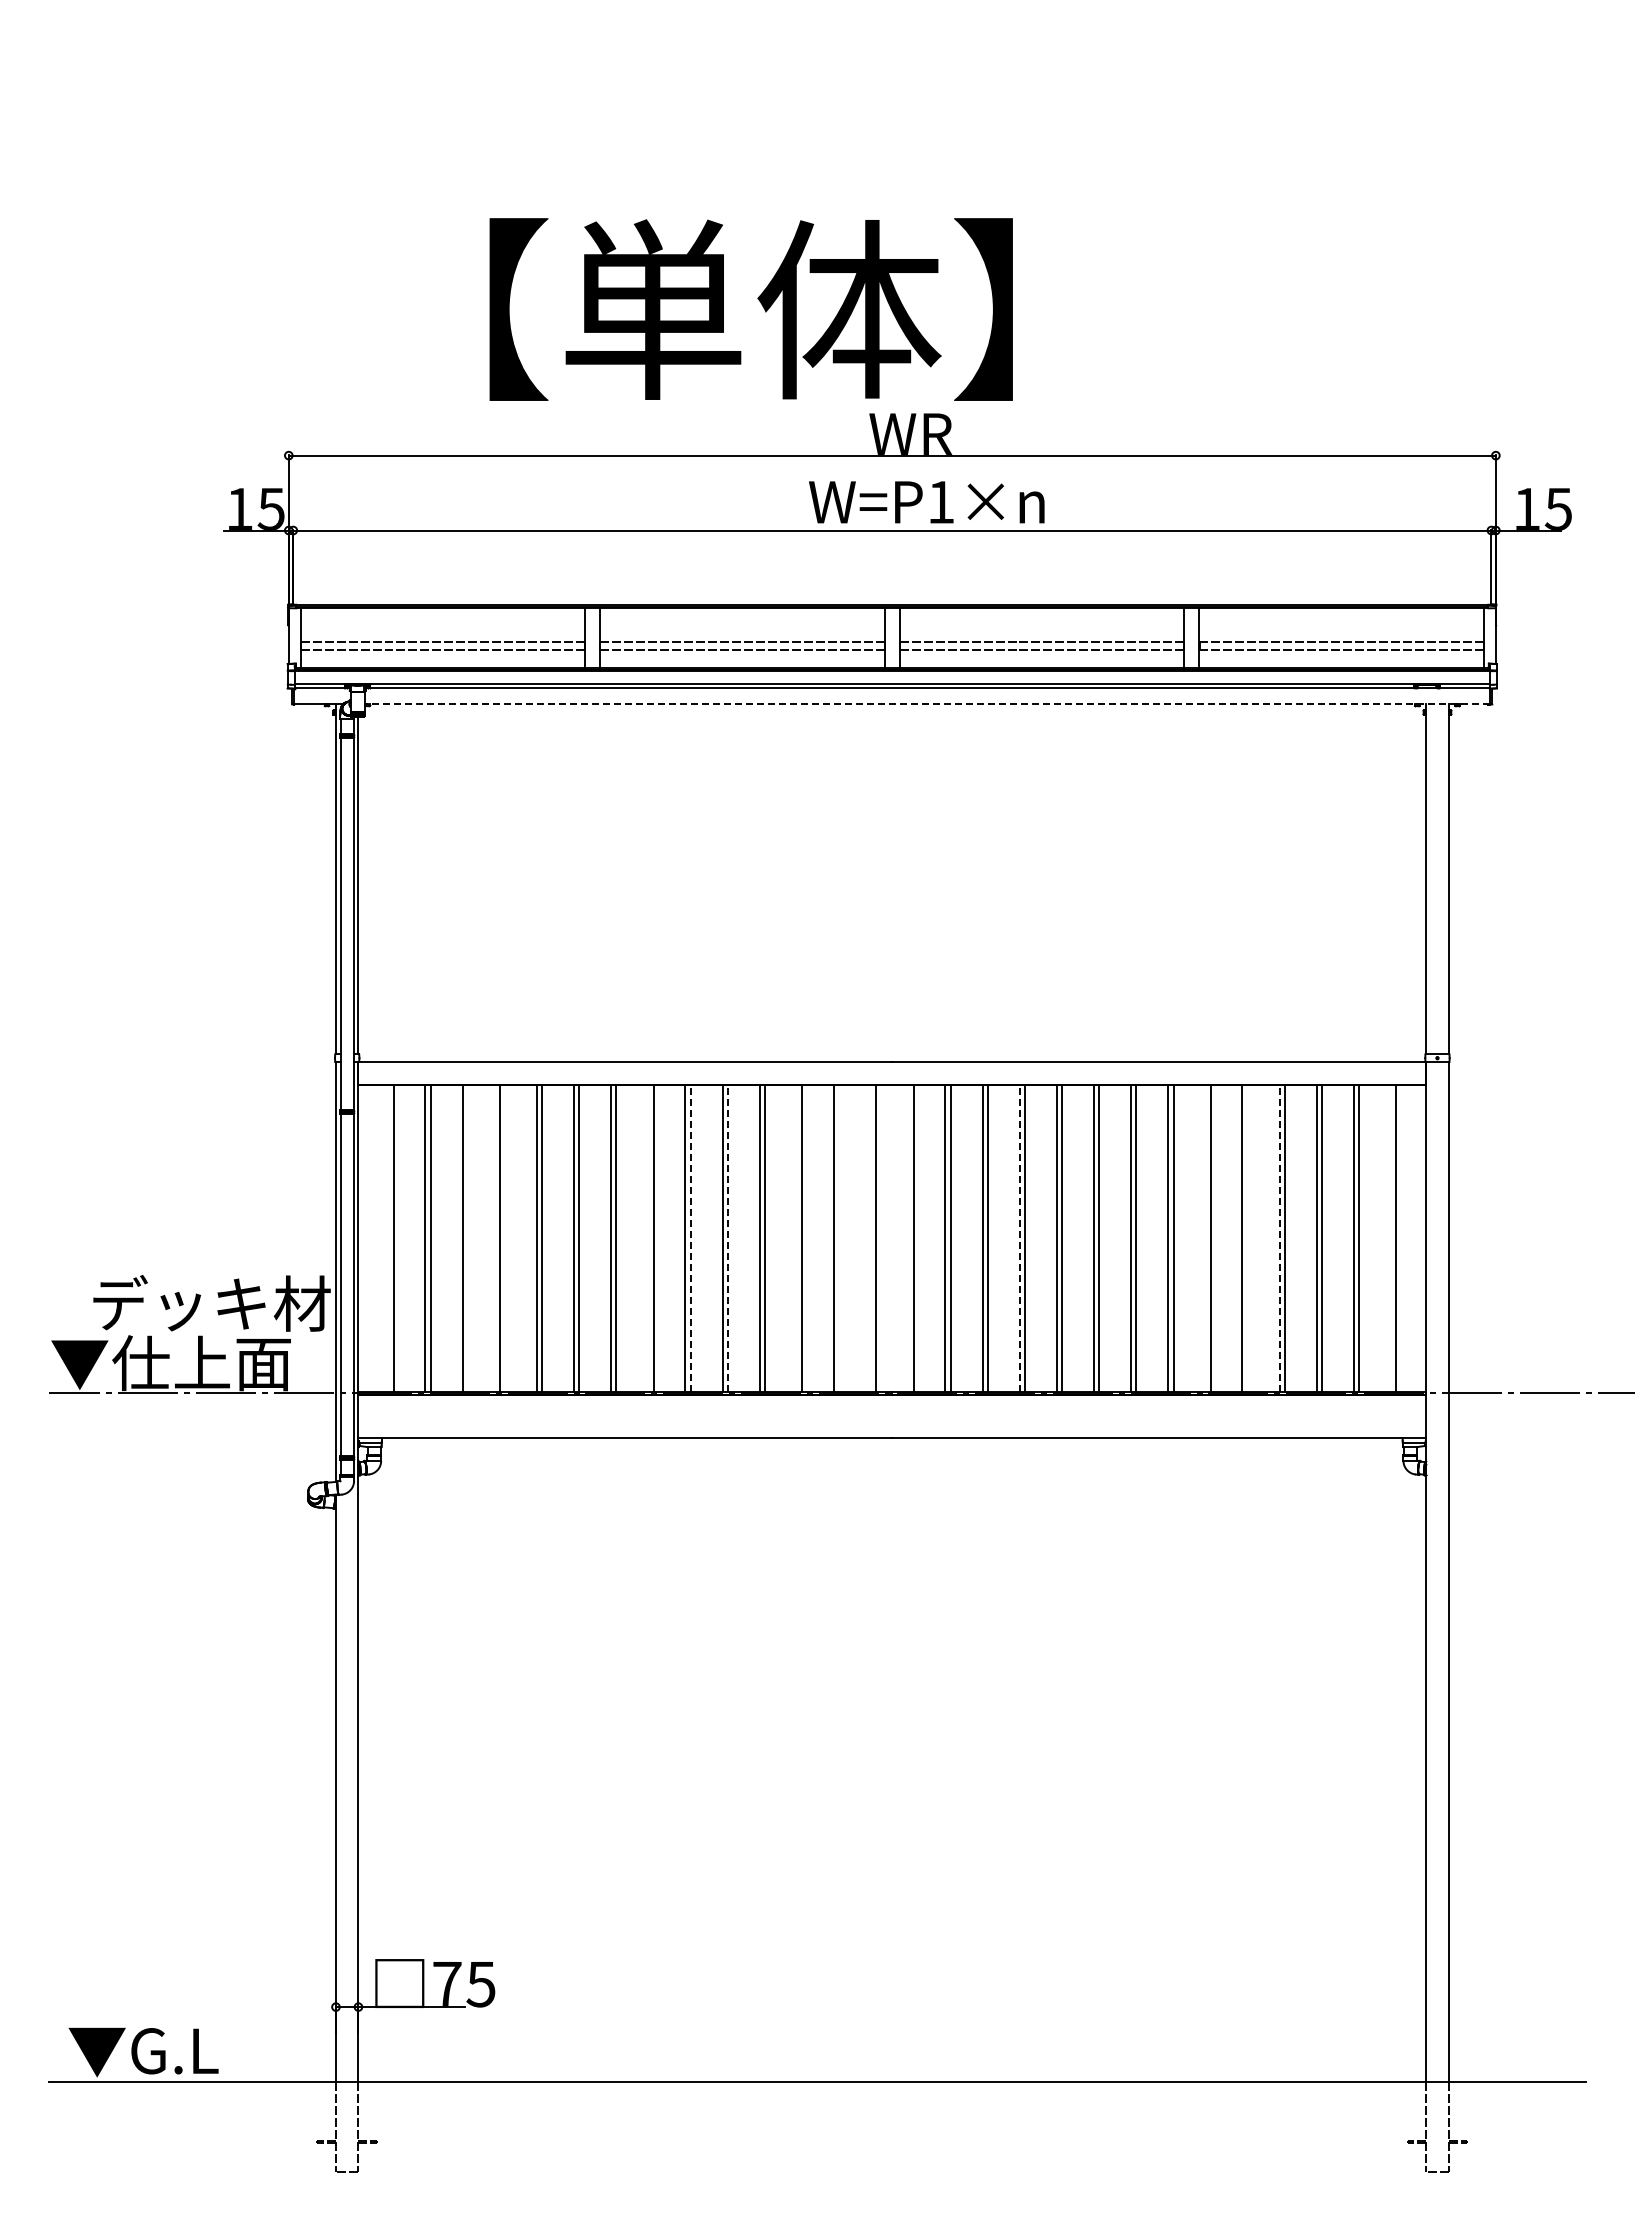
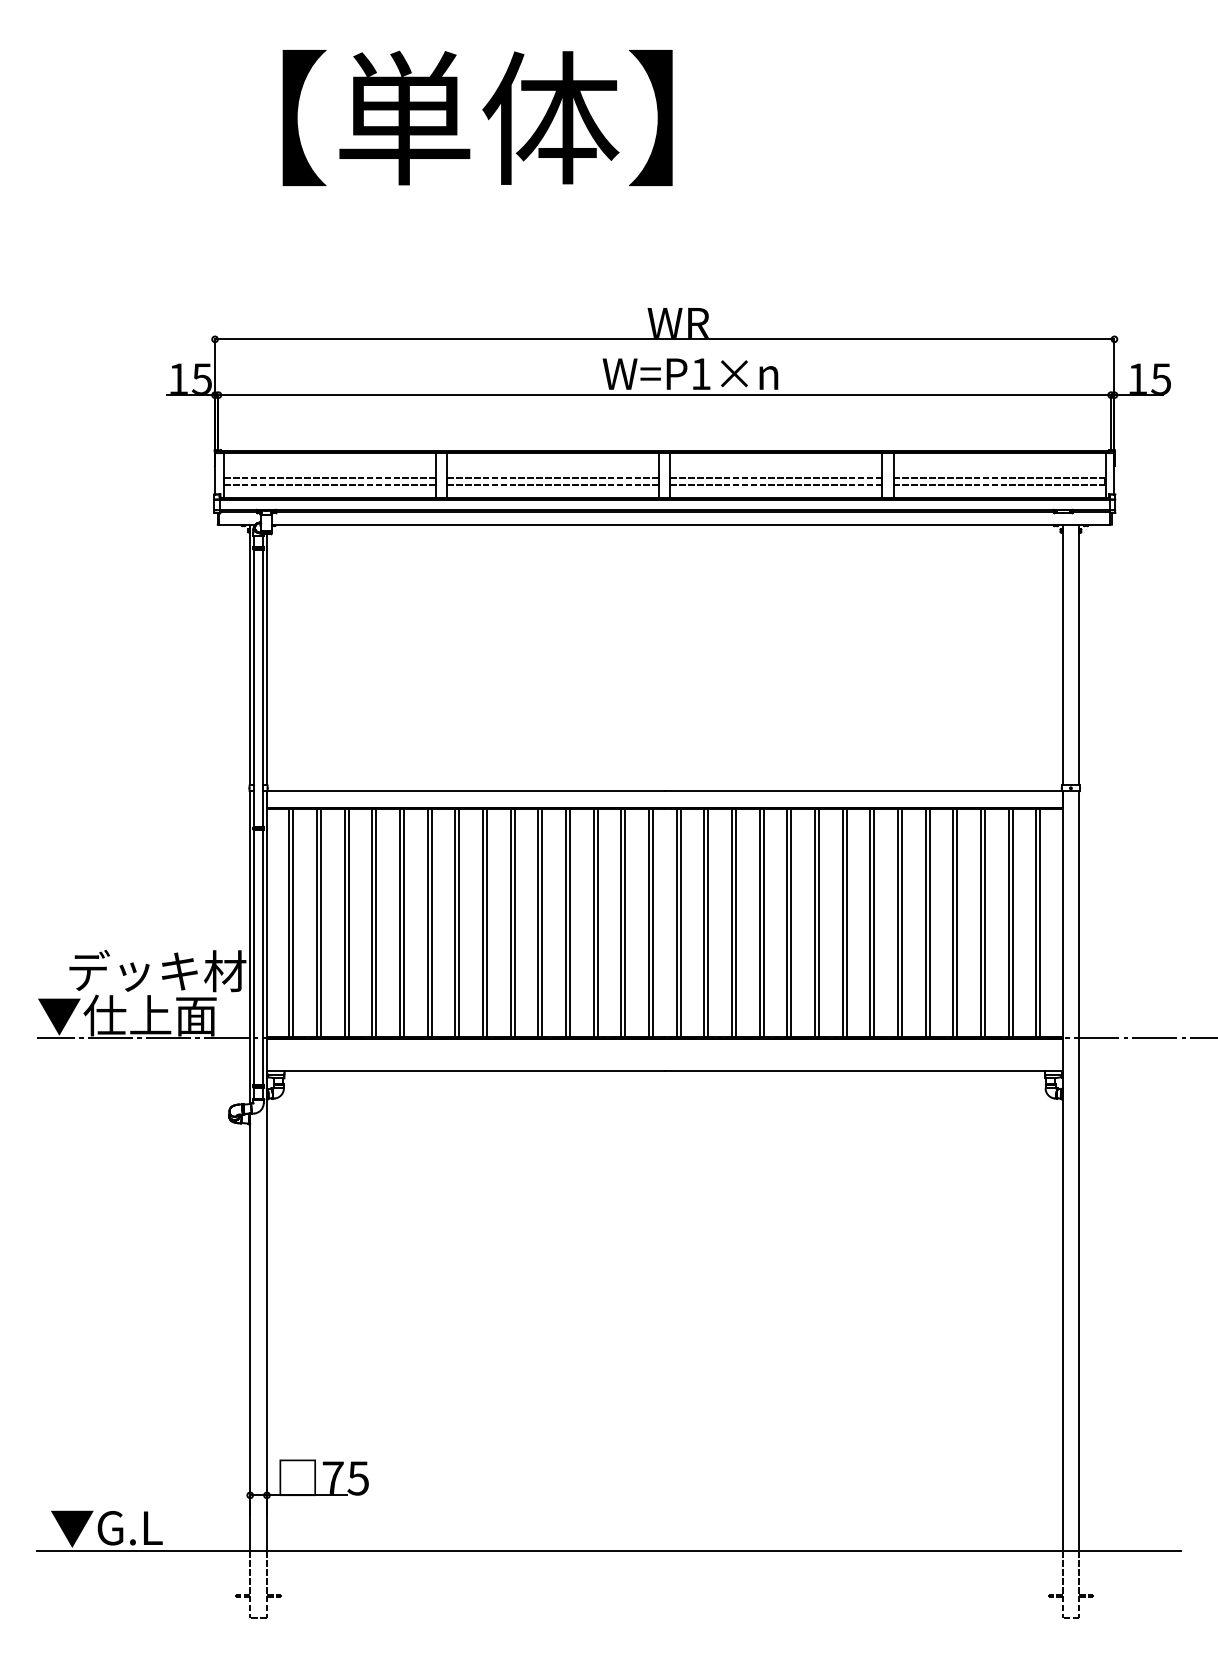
text: (750, 309) -> (477, 117), moved
line: (927, 704) -> (690, 524), dashed -> solid
line: (388, 1238) -> (289, 922), added
line: (467, 1238) -> (348, 922), added
line: (505, 1238) -> (376, 922), added
line: (648, 1238) -> (483, 922), added
line: (690, 1238) -> (514, 922), dashed -> solid
line: (727, 1238) -> (541, 922), dashed -> solid
line: (796, 1238) -> (593, 922), added
line: (839, 1238) -> (625, 922), added
line: (871, 1238) -> (649, 922), added
line: (908, 1238) -> (676, 922), added
line: (1019, 1238) -> (759, 922), dashed -> solid
line: (1205, 1238) -> (898, 922), added
line: (1247, 1238) -> (929, 922), added
line: (1279, 1238) -> (953, 922), dashed -> solid
line: (1391, 1238) -> (1036, 922), added

